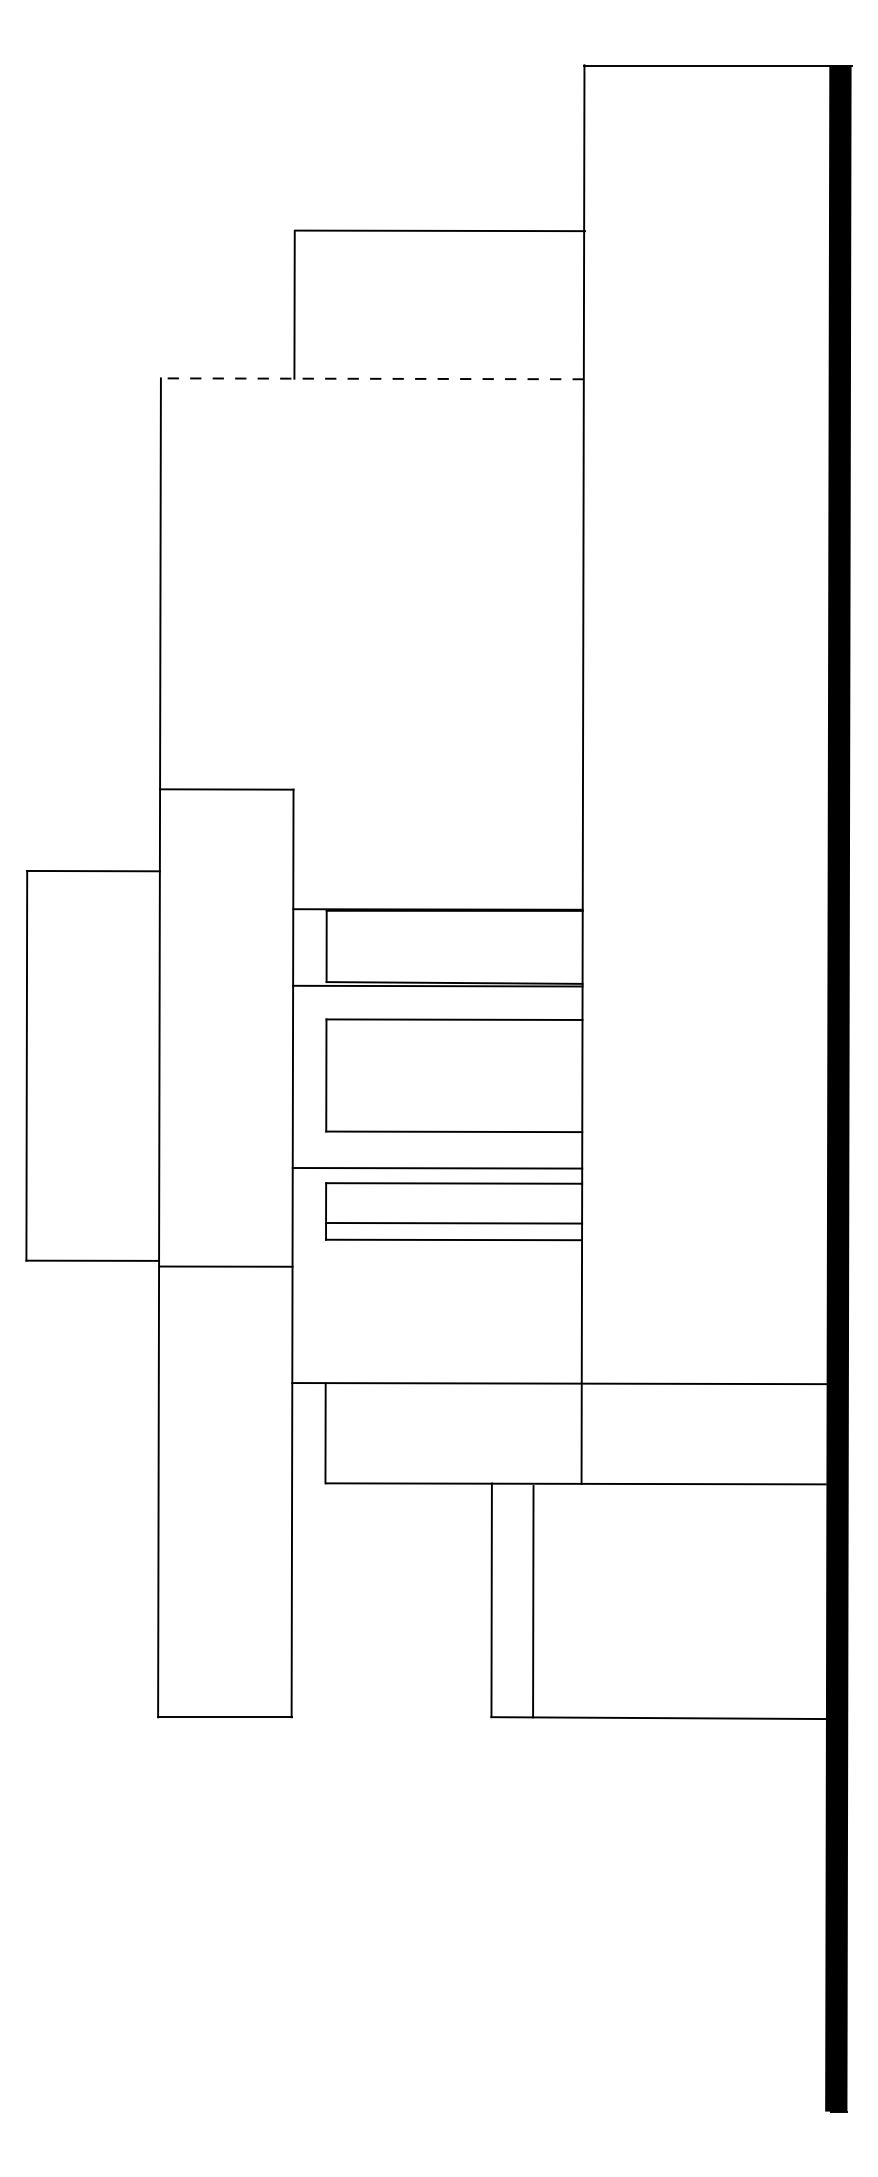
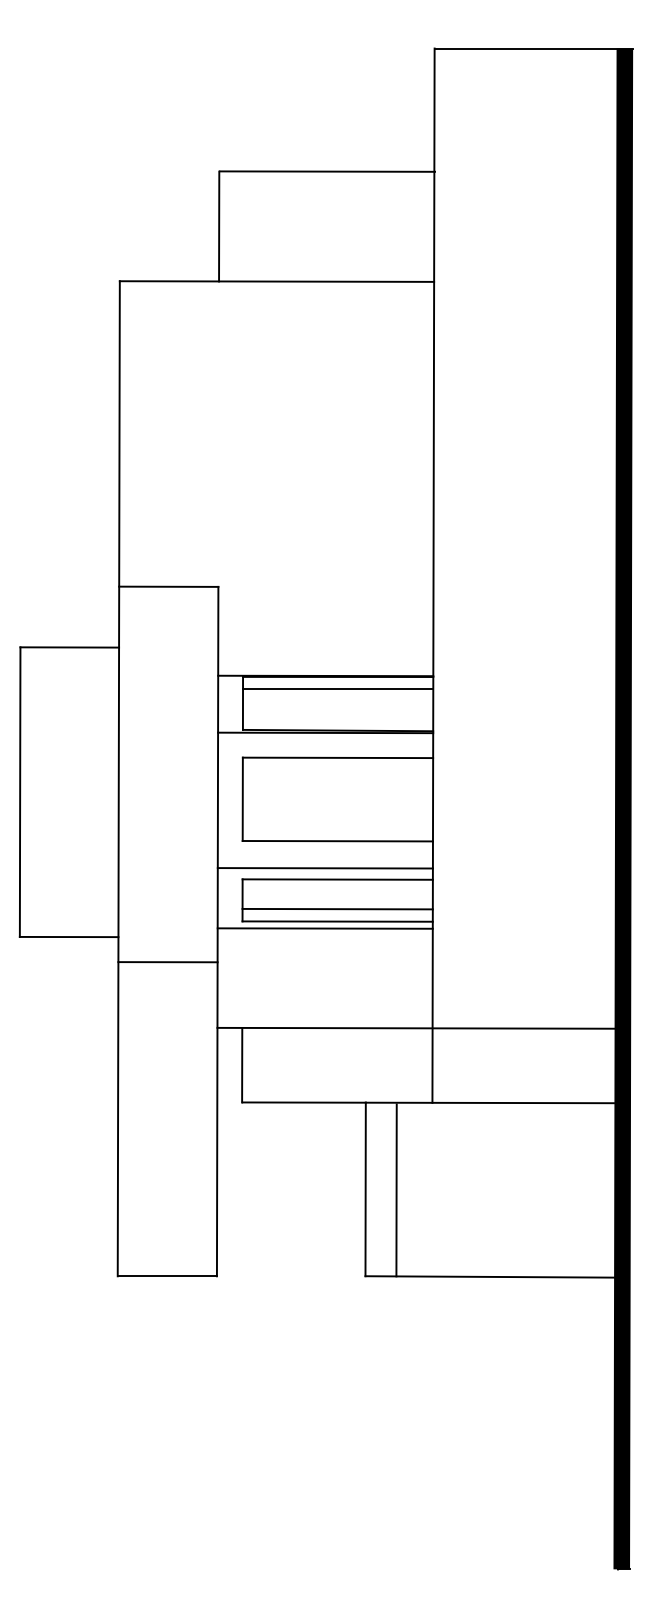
line: (371, 378) -> (276, 281), dashed -> solid
line: (454, 927) -> (338, 689), added
line: (437, 1249) -> (325, 928), added
line: (225, 1266) -> (167, 962), moved

